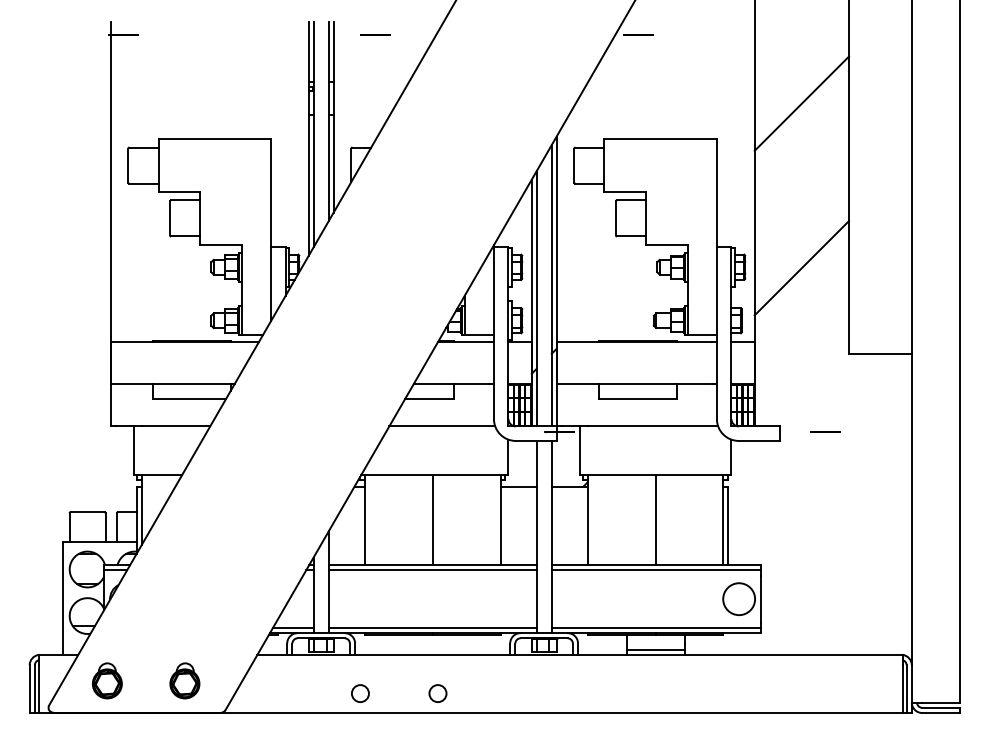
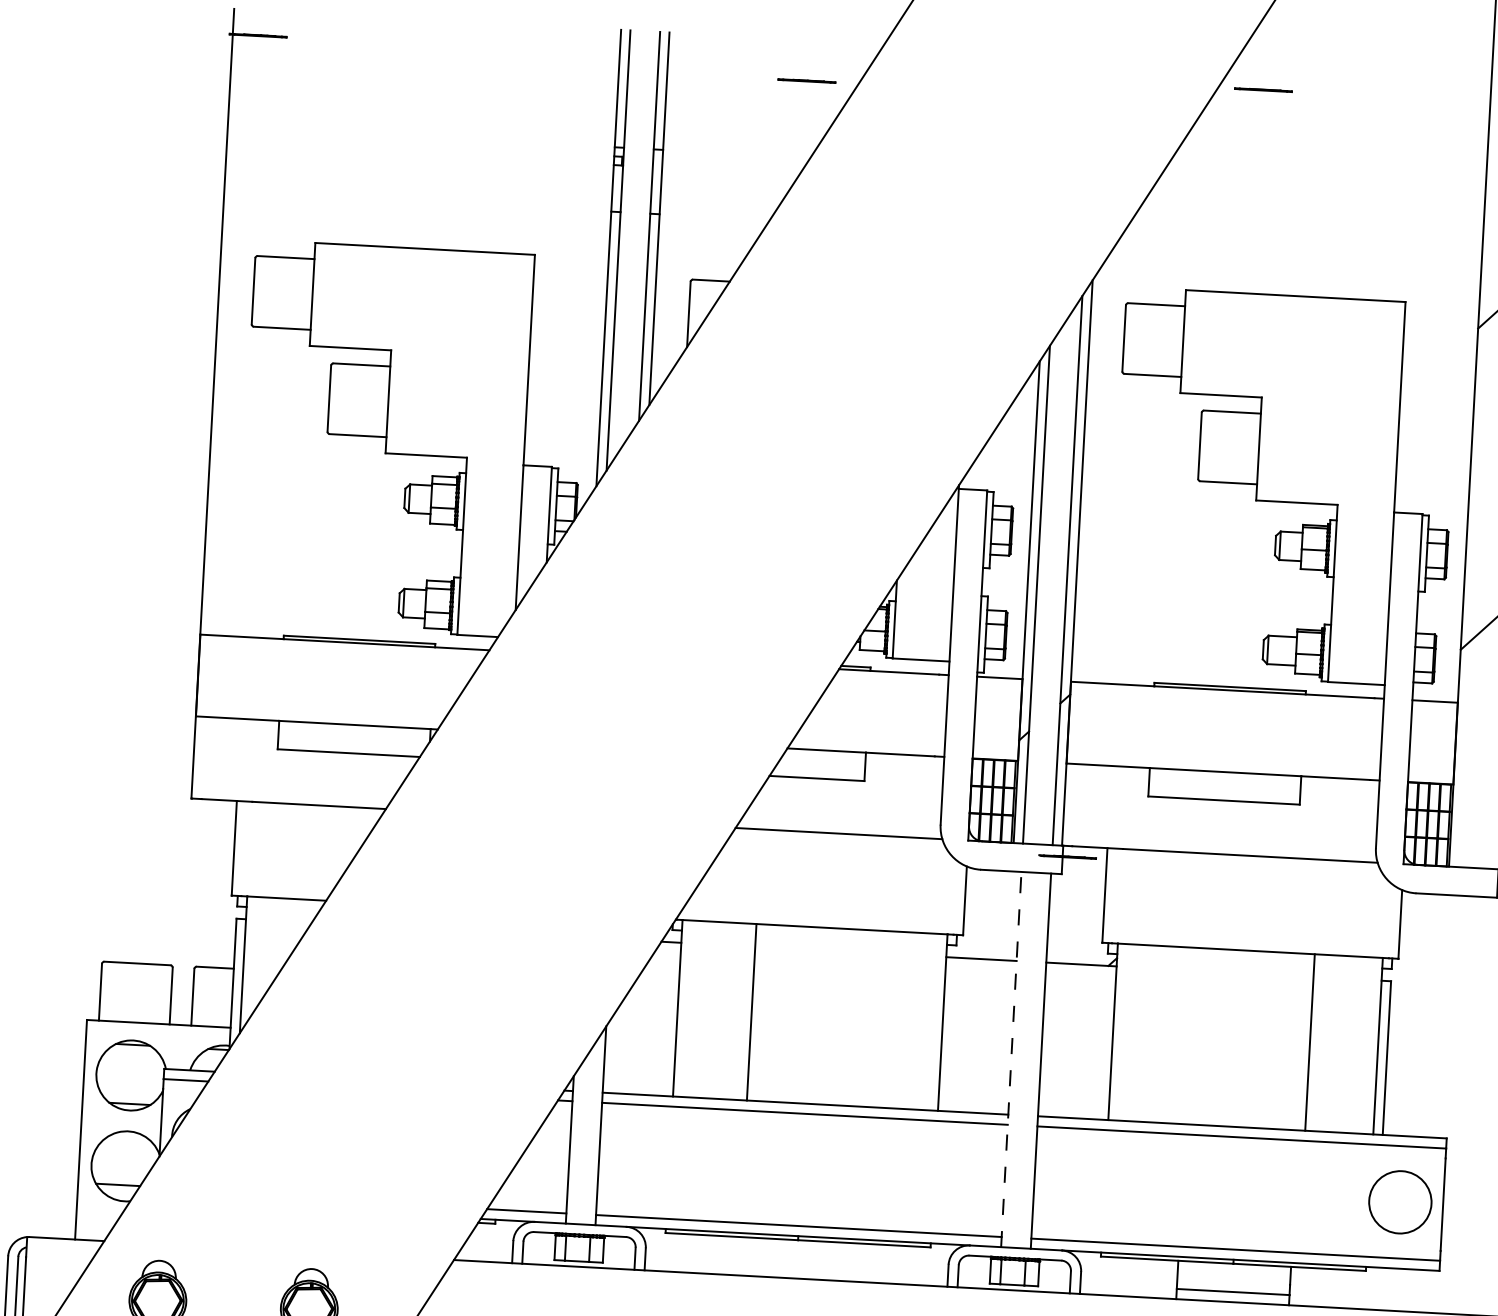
line: (375, 34) -> (807, 80), moved
line: (432, 519) -> (751, 1011), moved
line: (655, 519) -> (1309, 1041), moved
line: (536, 536) -> (1011, 1058), solid -> dashed

